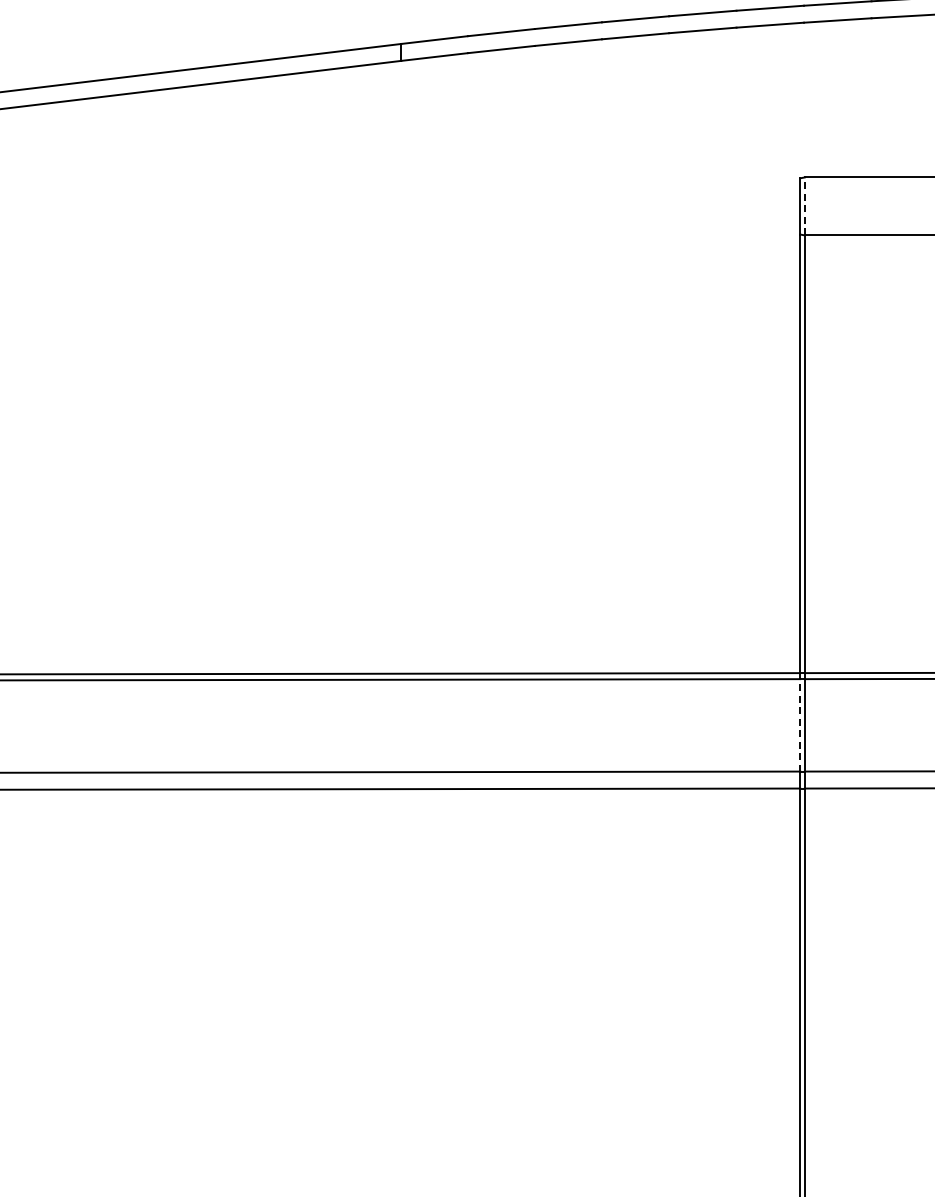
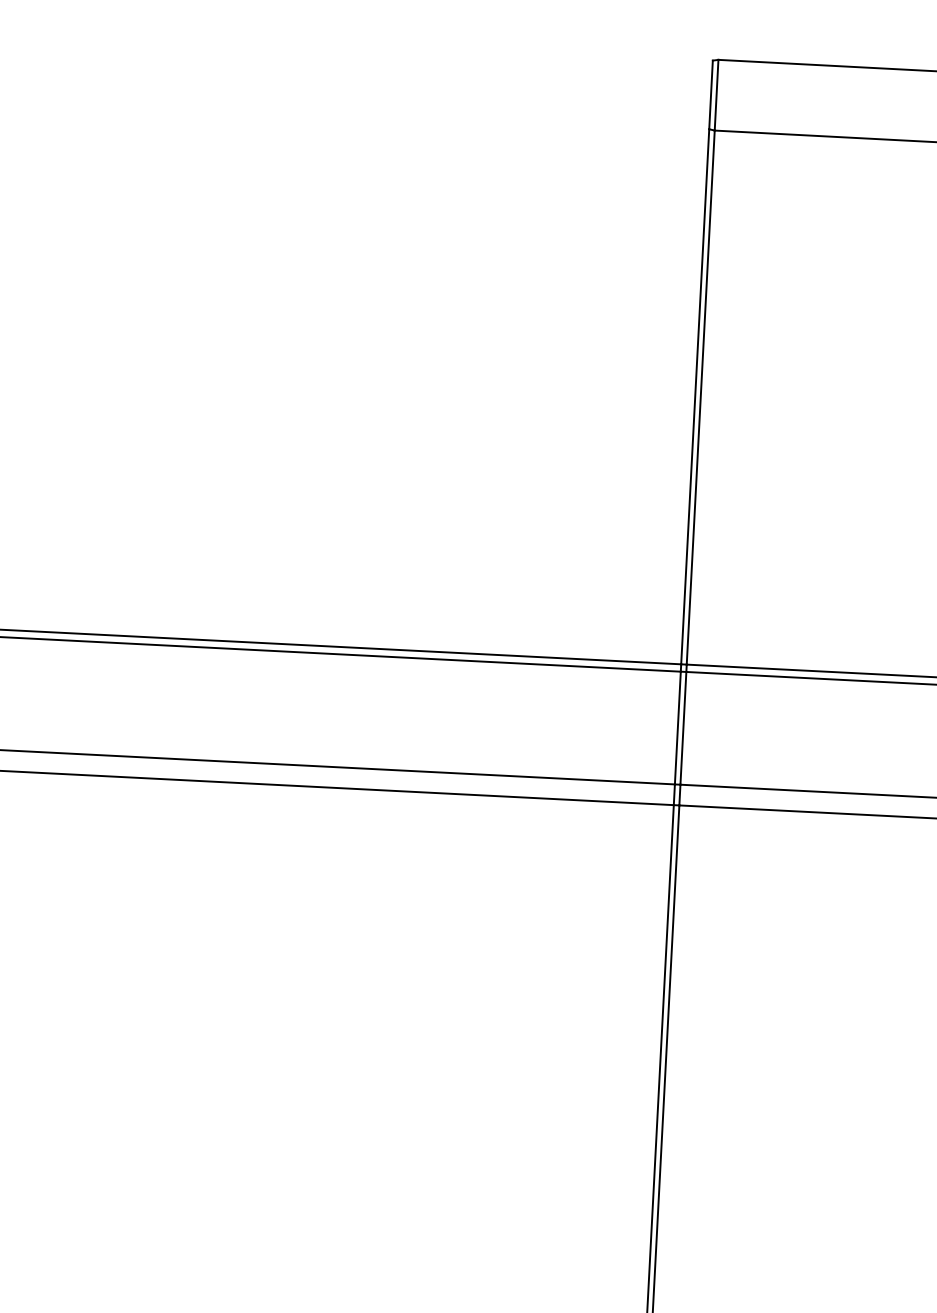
line: (804, 206) -> (716, 95), dashed -> solid
line: (800, 724) -> (678, 727), dashed -> solid

